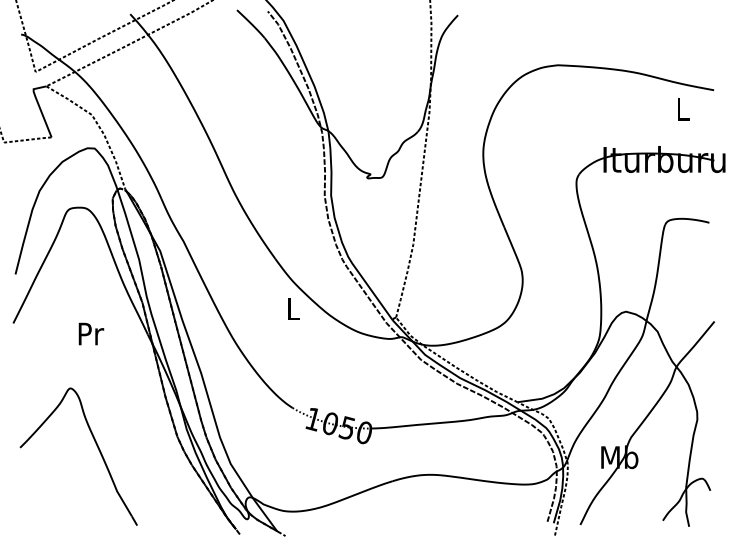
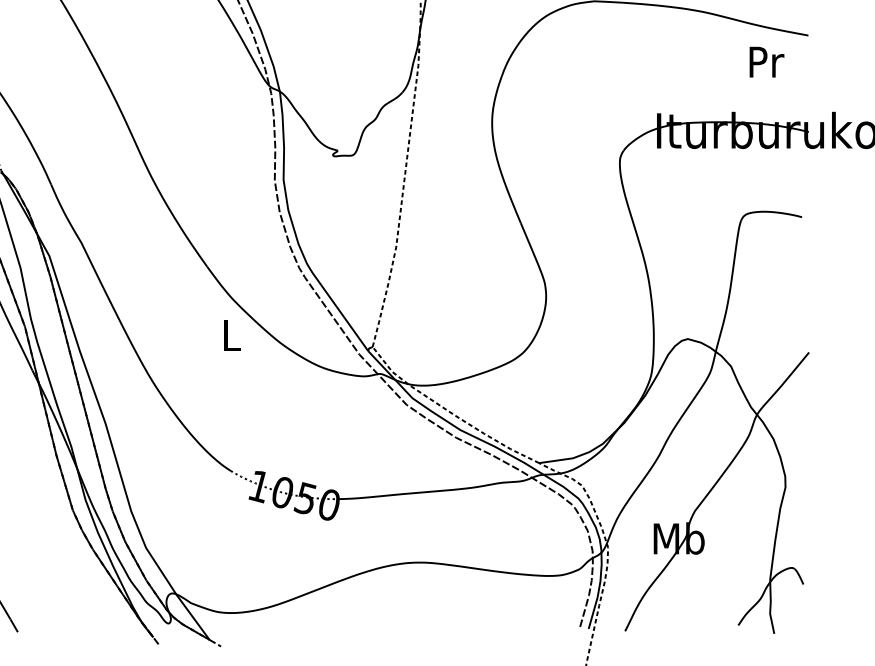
text: (683, 109) -> (766, 61), L -> Pr

